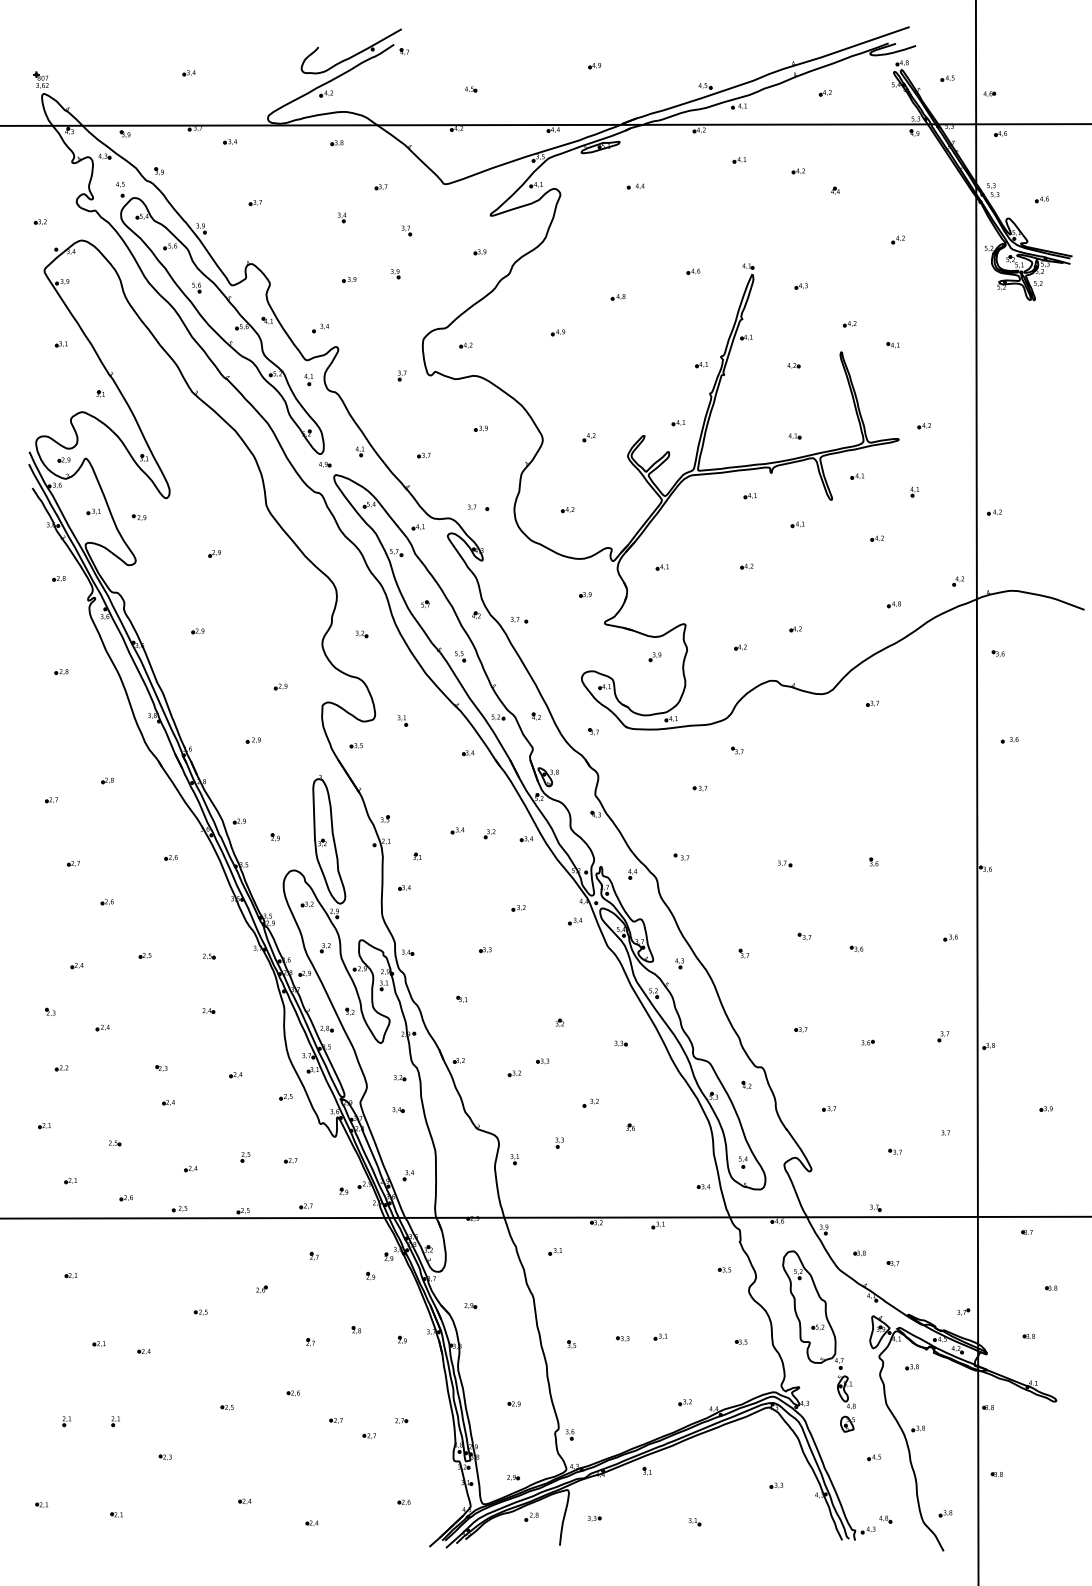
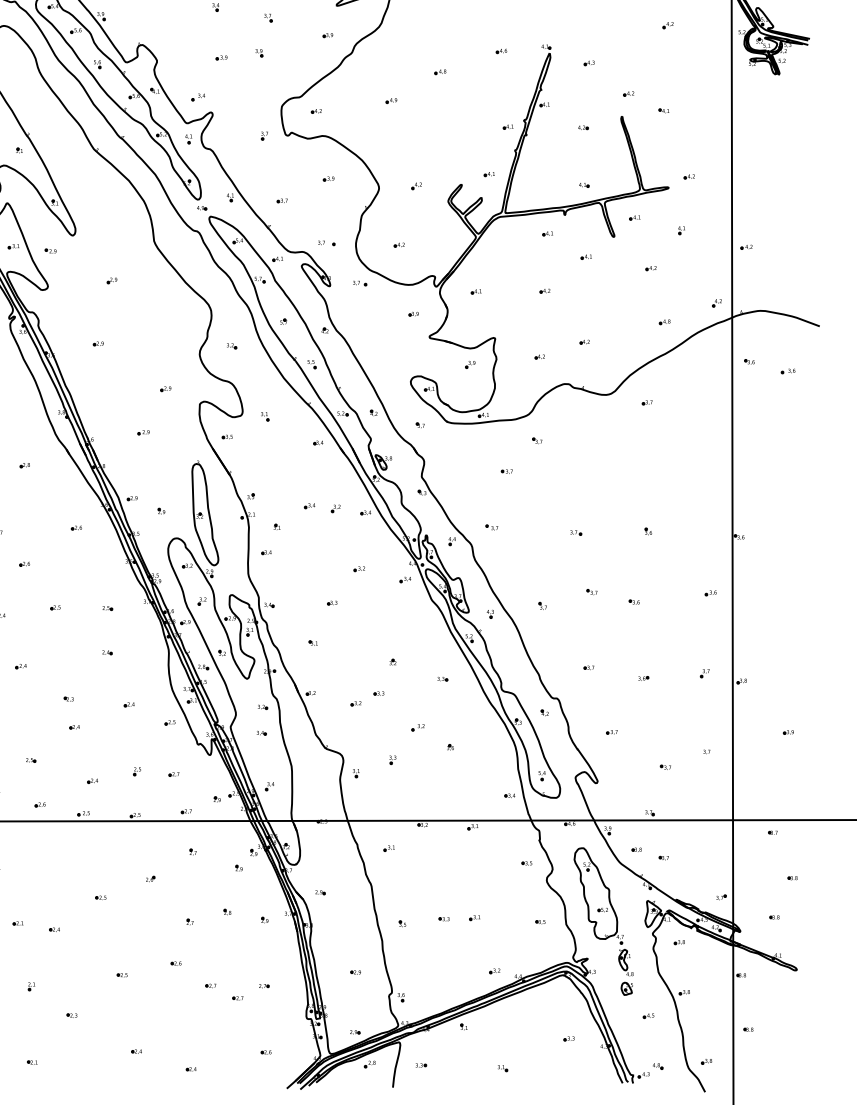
part: (519, 620) -> (360, 283), moved
part: (1009, 740) -> (788, 371), moved

